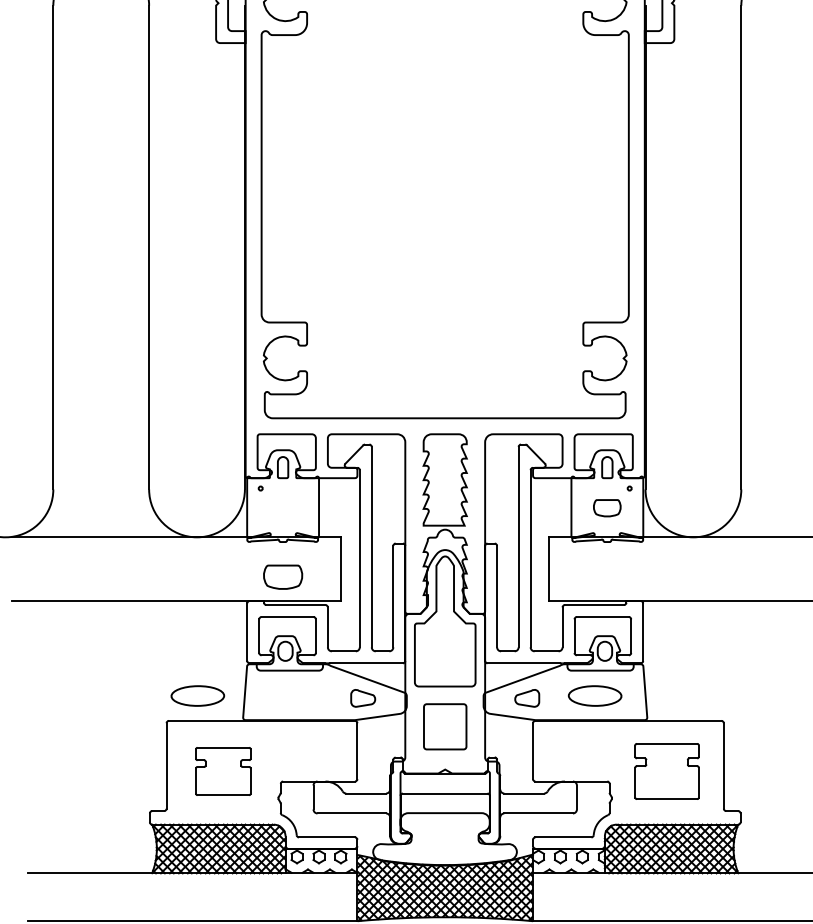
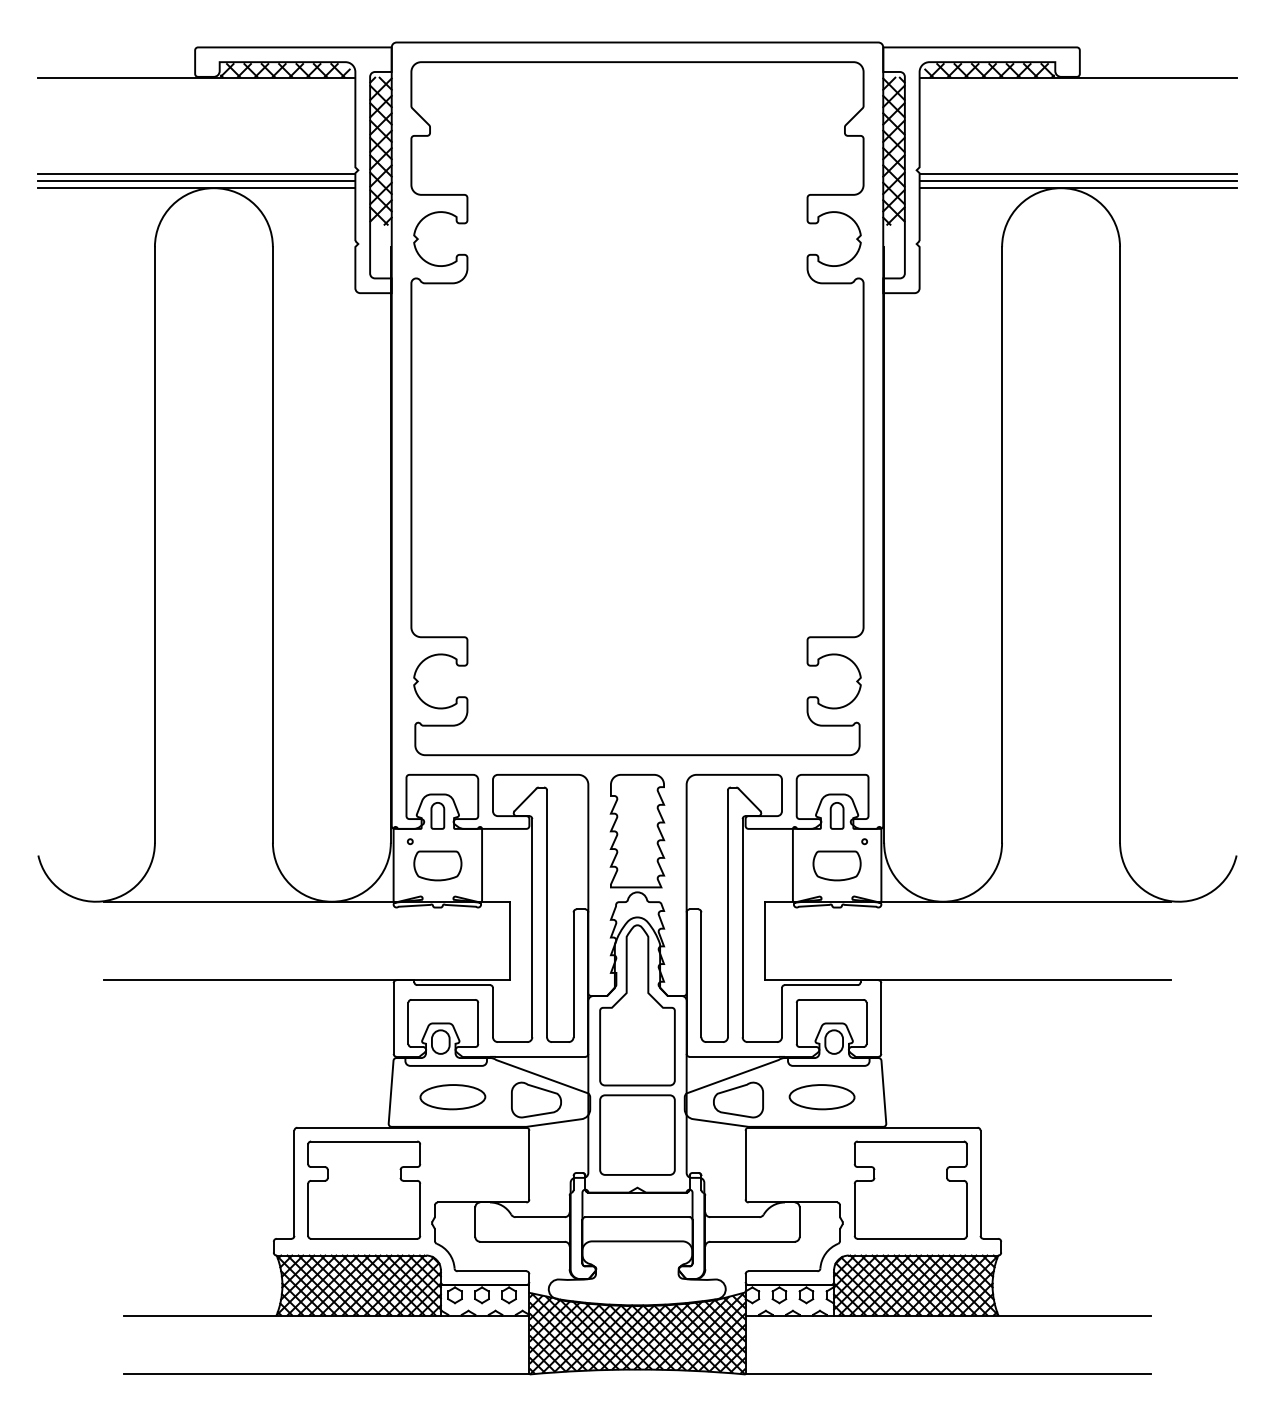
part: (606, 507) -> (836, 865), size x1.43
part: (282, 576) -> (437, 865), moved
part: (197, 696) -> (452, 1097), moved
part: (363, 697) -> (536, 1099), size x1.67
part: (527, 697) -> (738, 1099), size x1.67
part: (445, 726) -> (637, 1134), size x1.43
part: (223, 771) -> (364, 1189), size x1.67
part: (666, 771) -> (910, 1189), size x1.43

